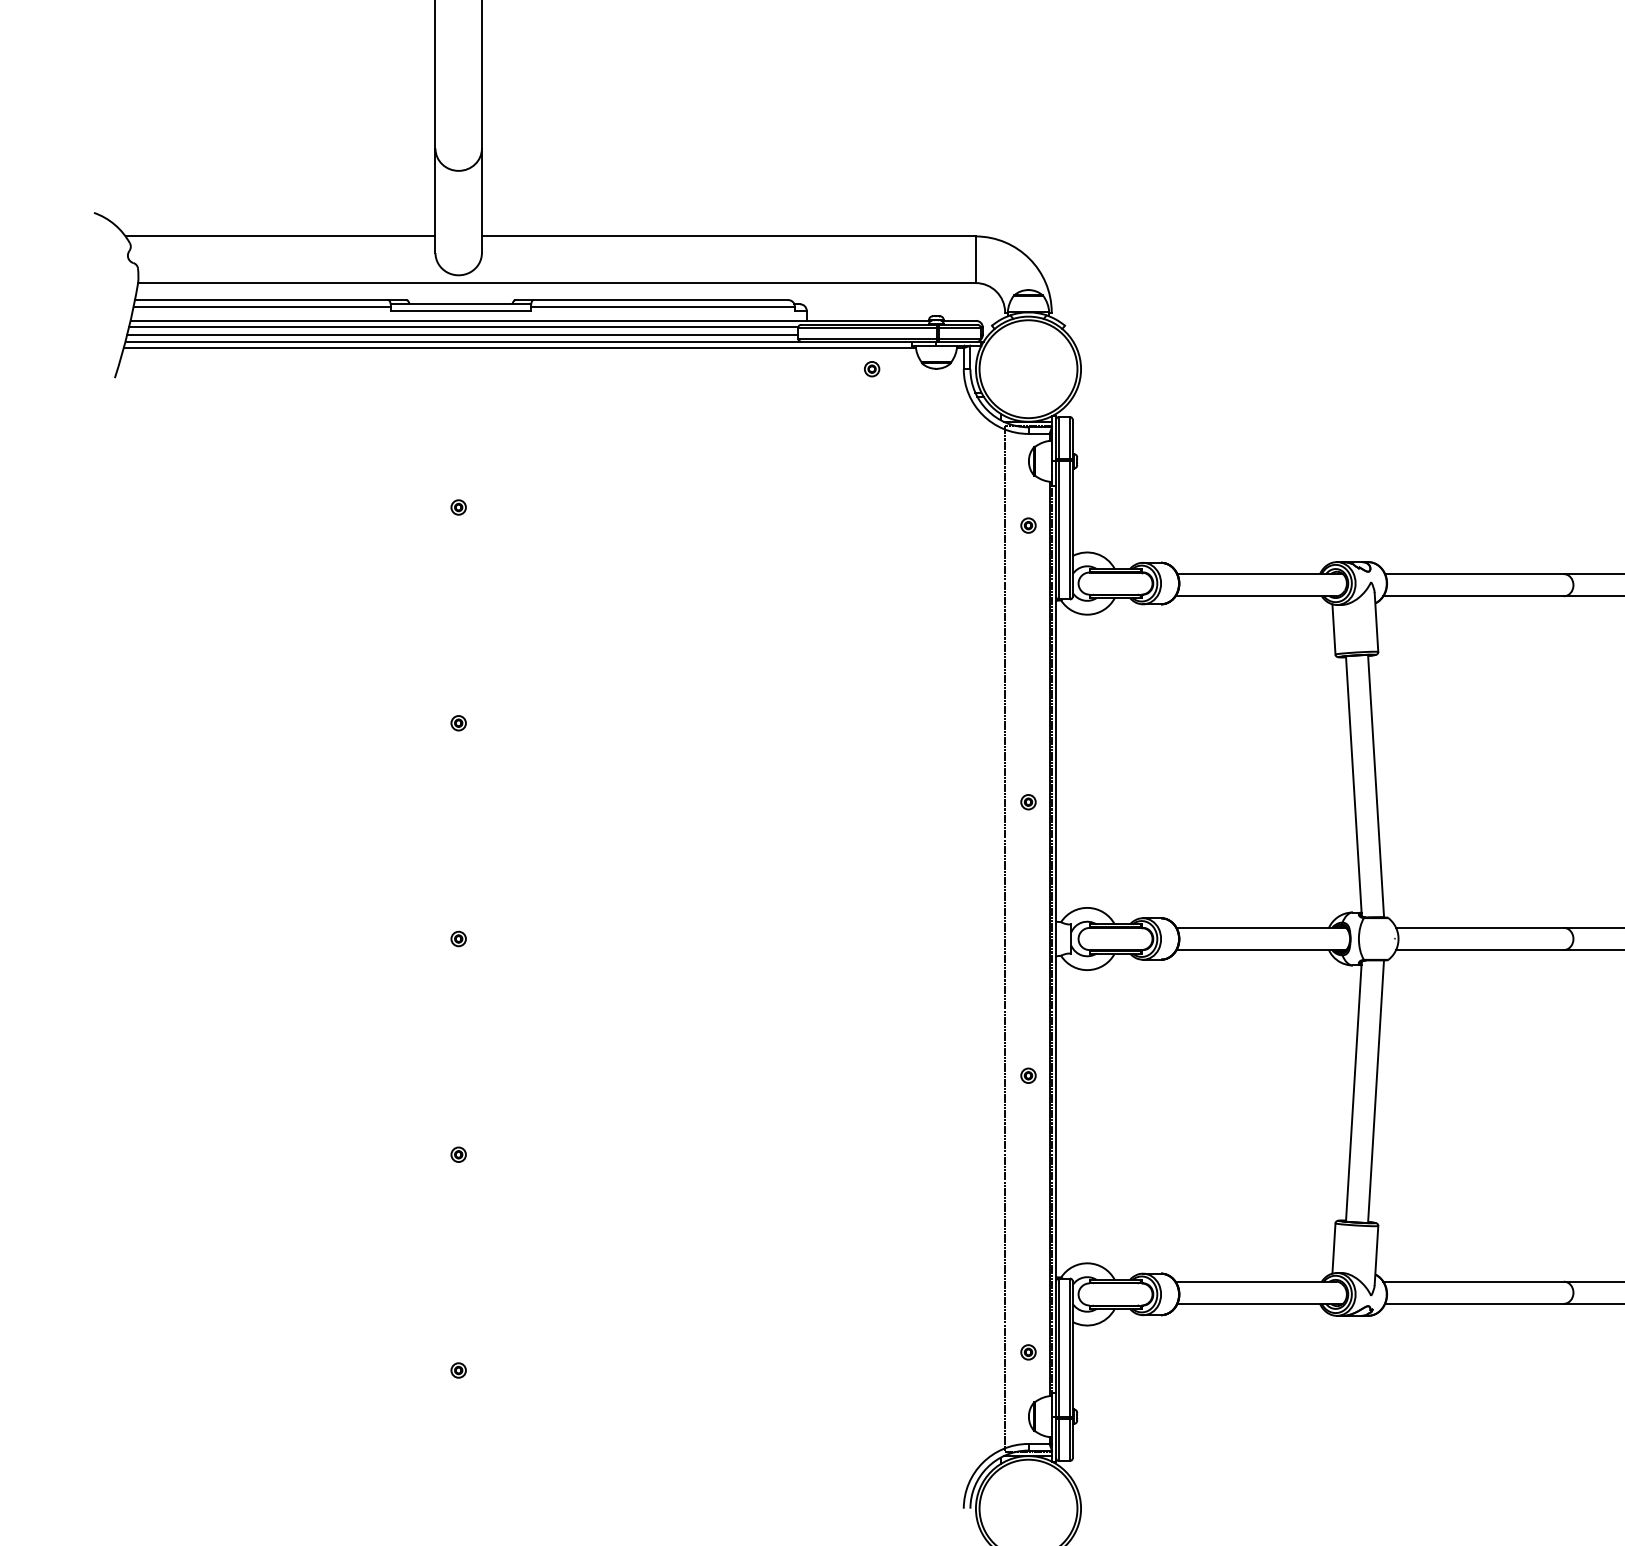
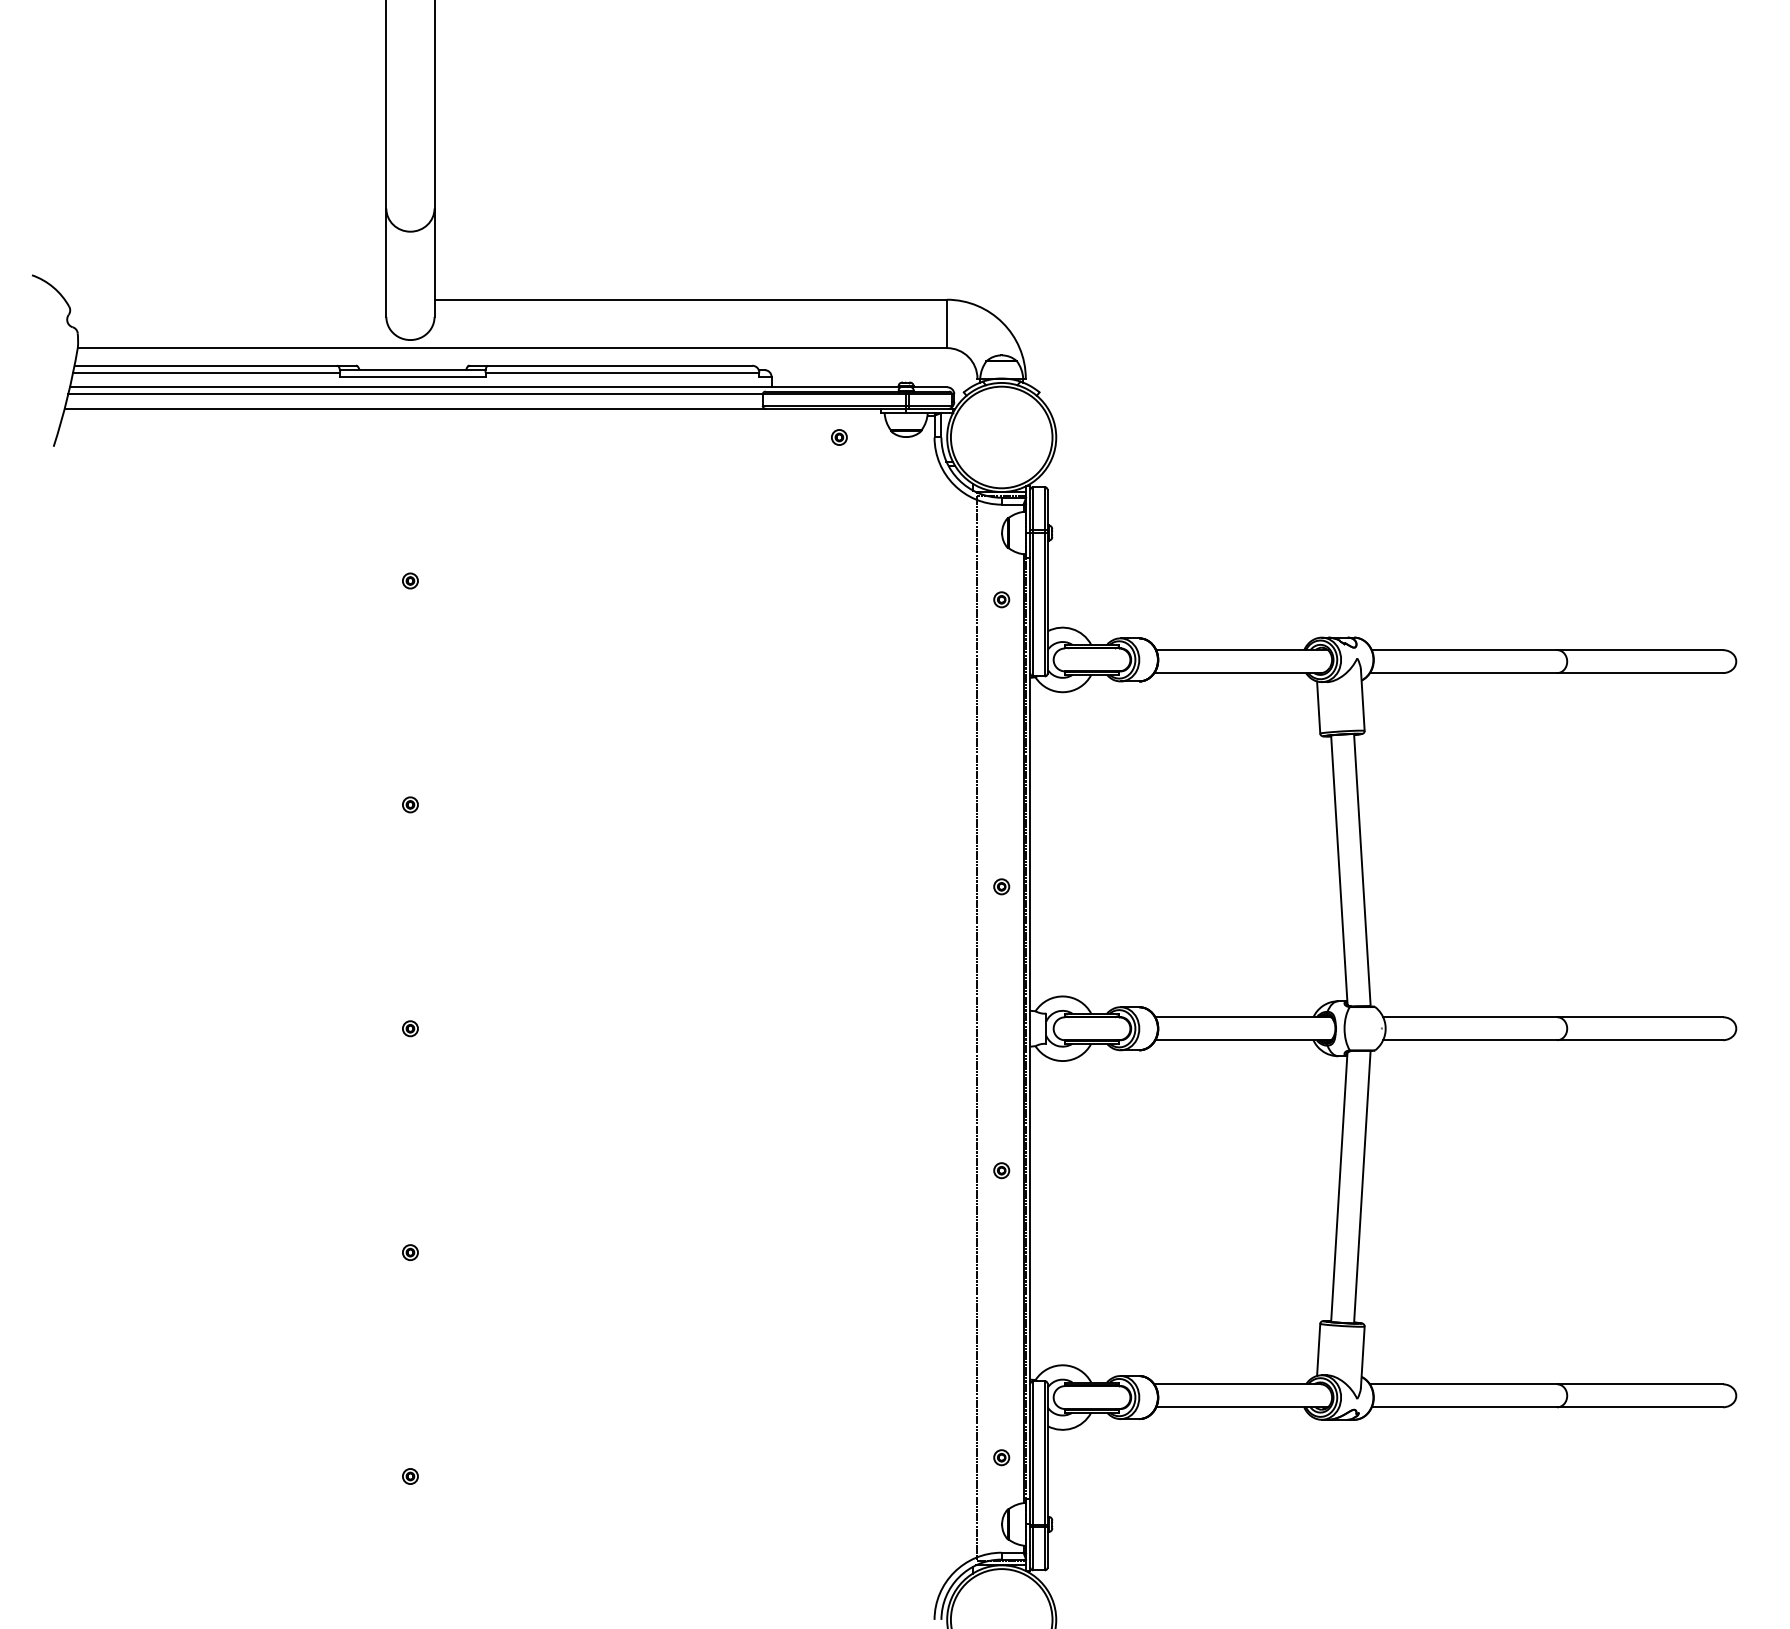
line: (280, 236) -> (225, 299), removed
line: (462, 335) -> (414, 402), removed
line: (519, 348) -> (473, 415), removed

